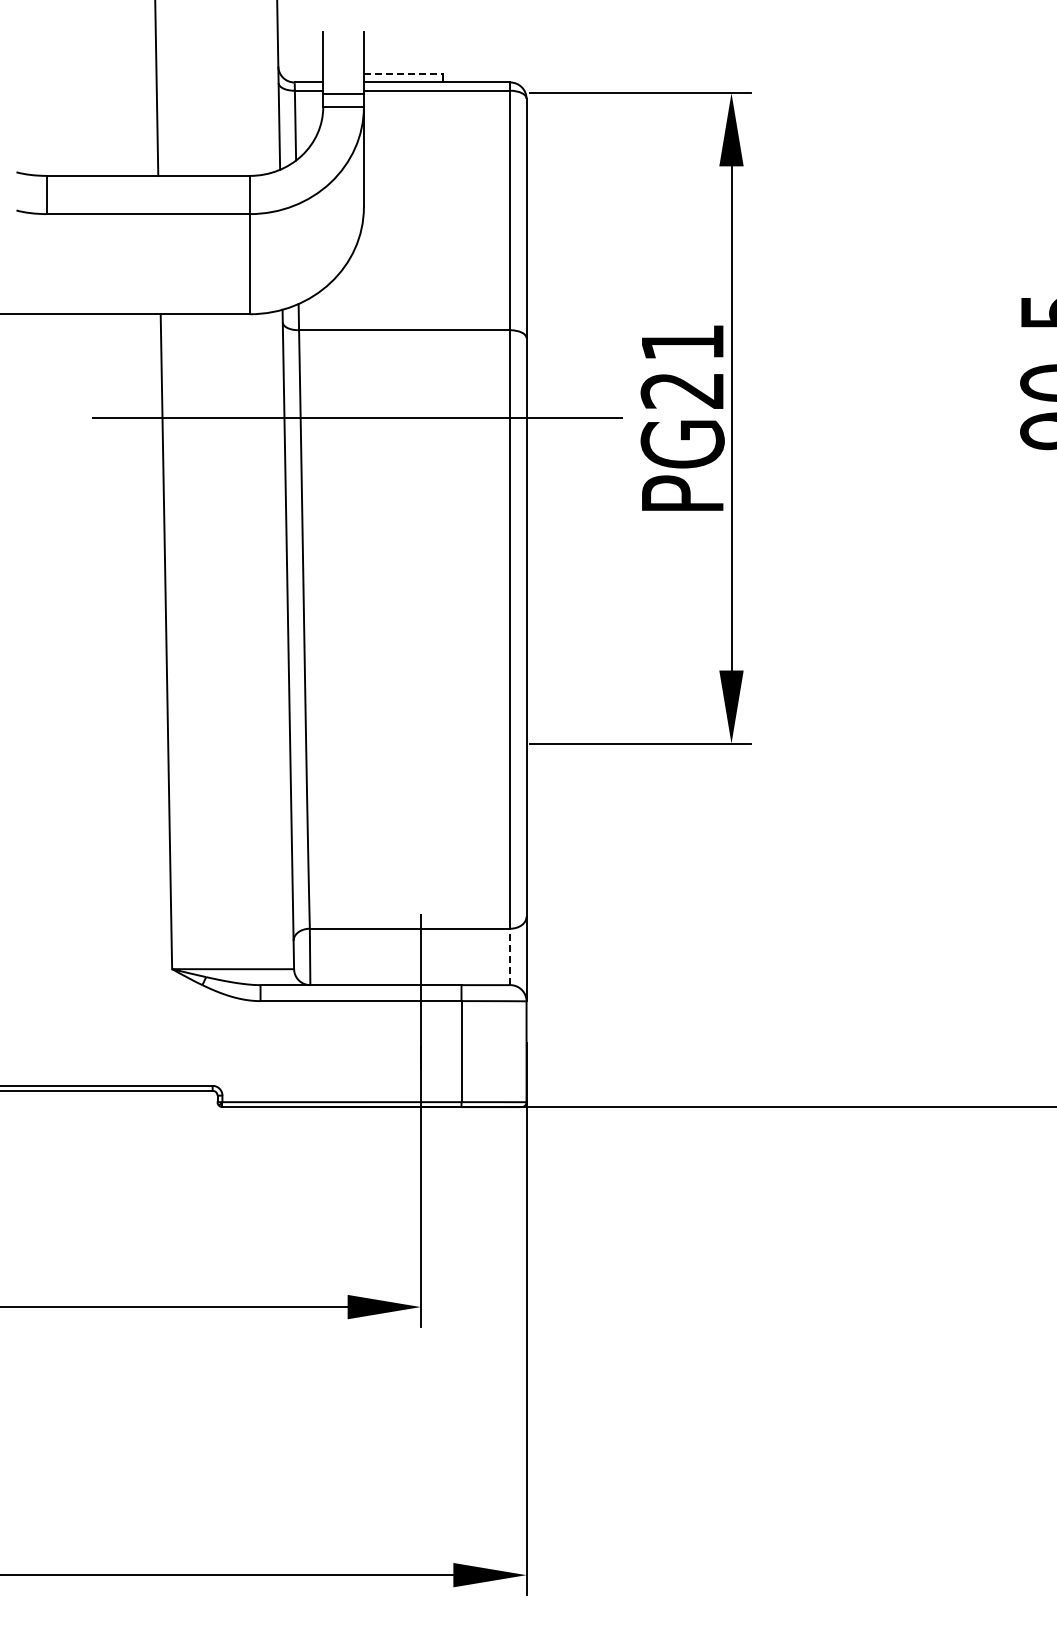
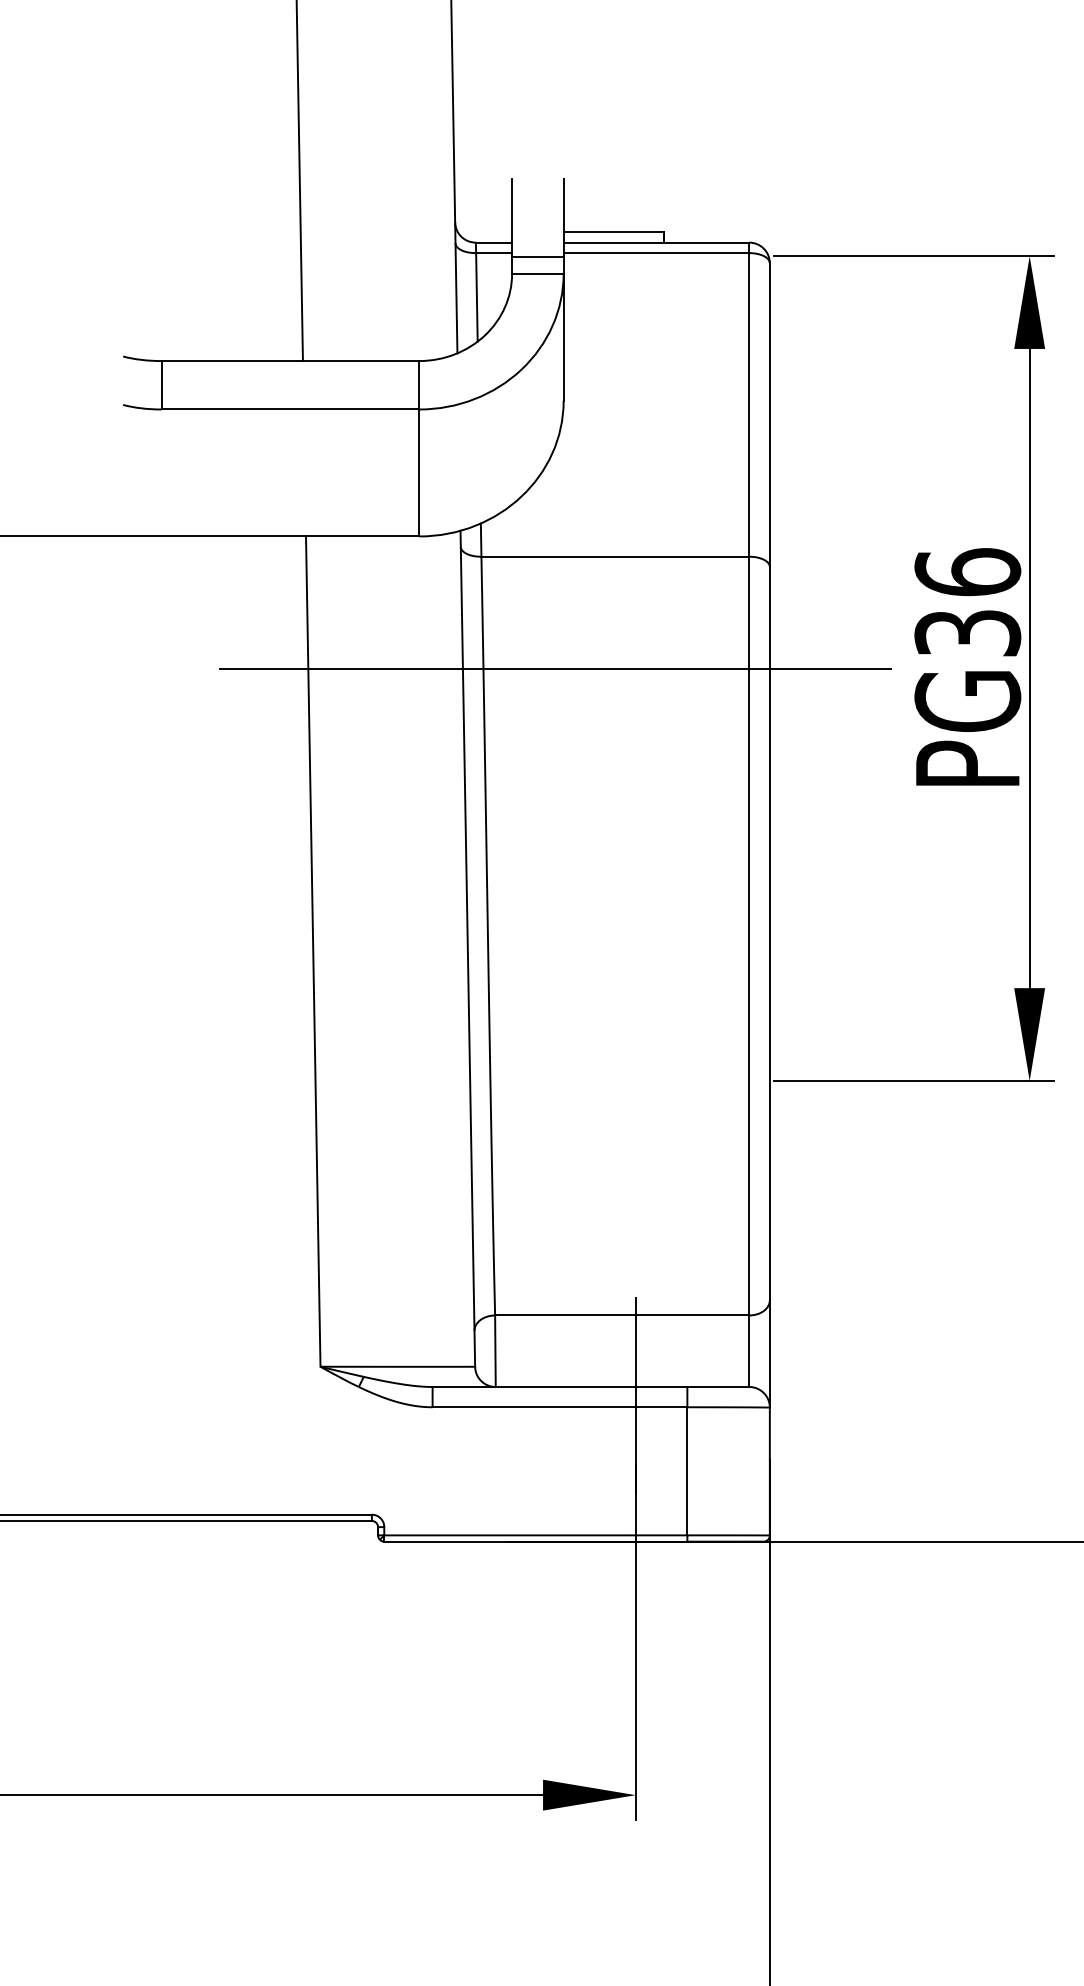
line: (403, 74) -> (613, 232), dashed -> solid
text: (682, 365) -> (967, 601), PG21 -> PG36
line: (510, 956) -> (749, 1350), dashed -> solid

